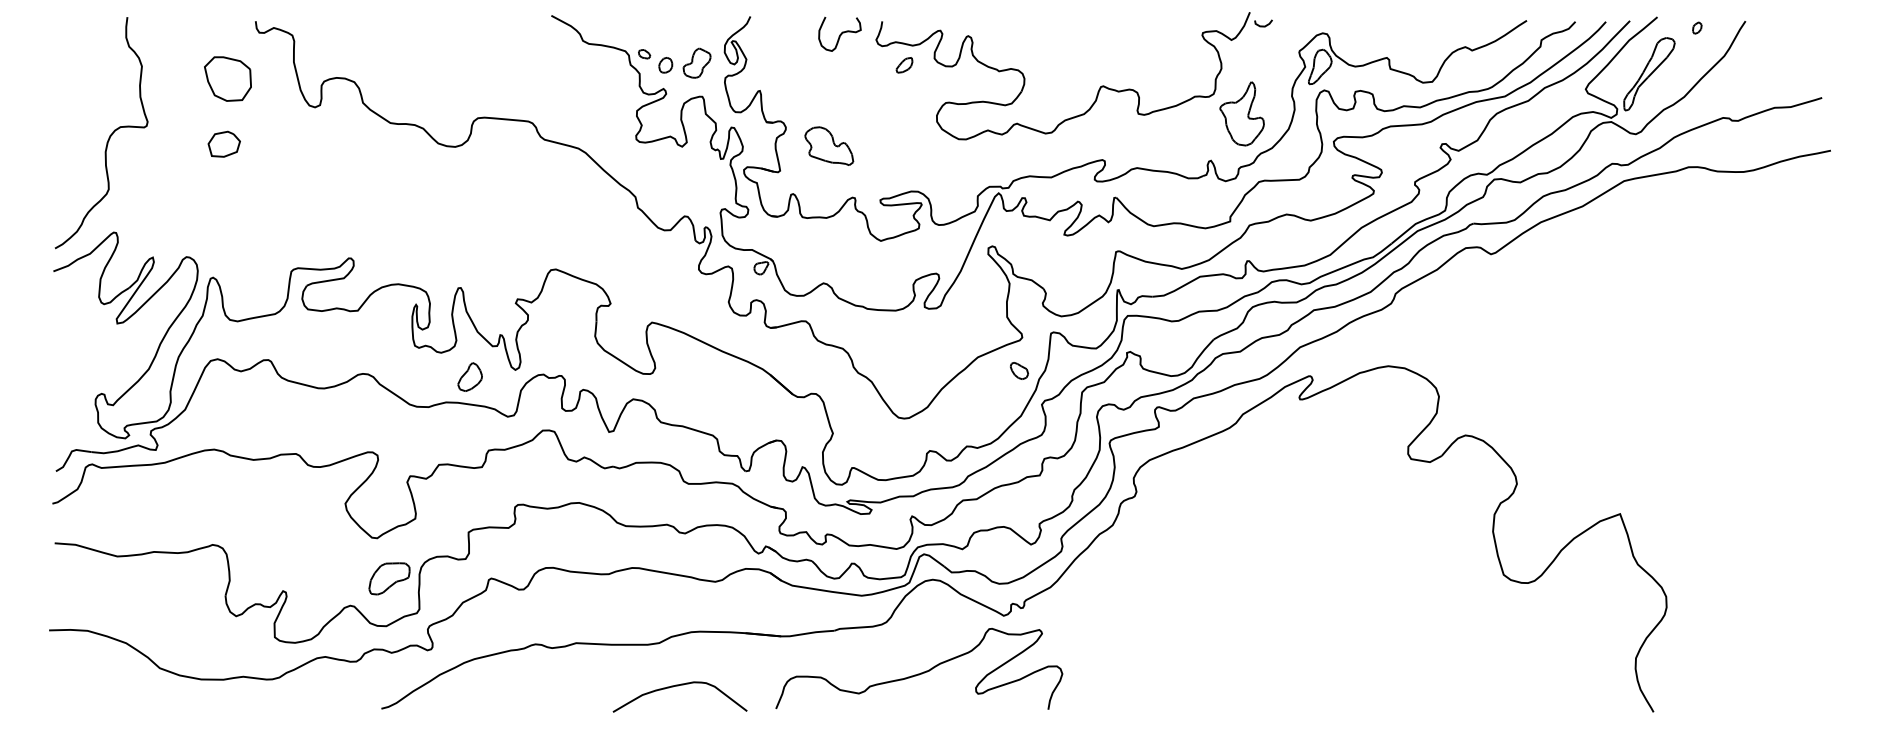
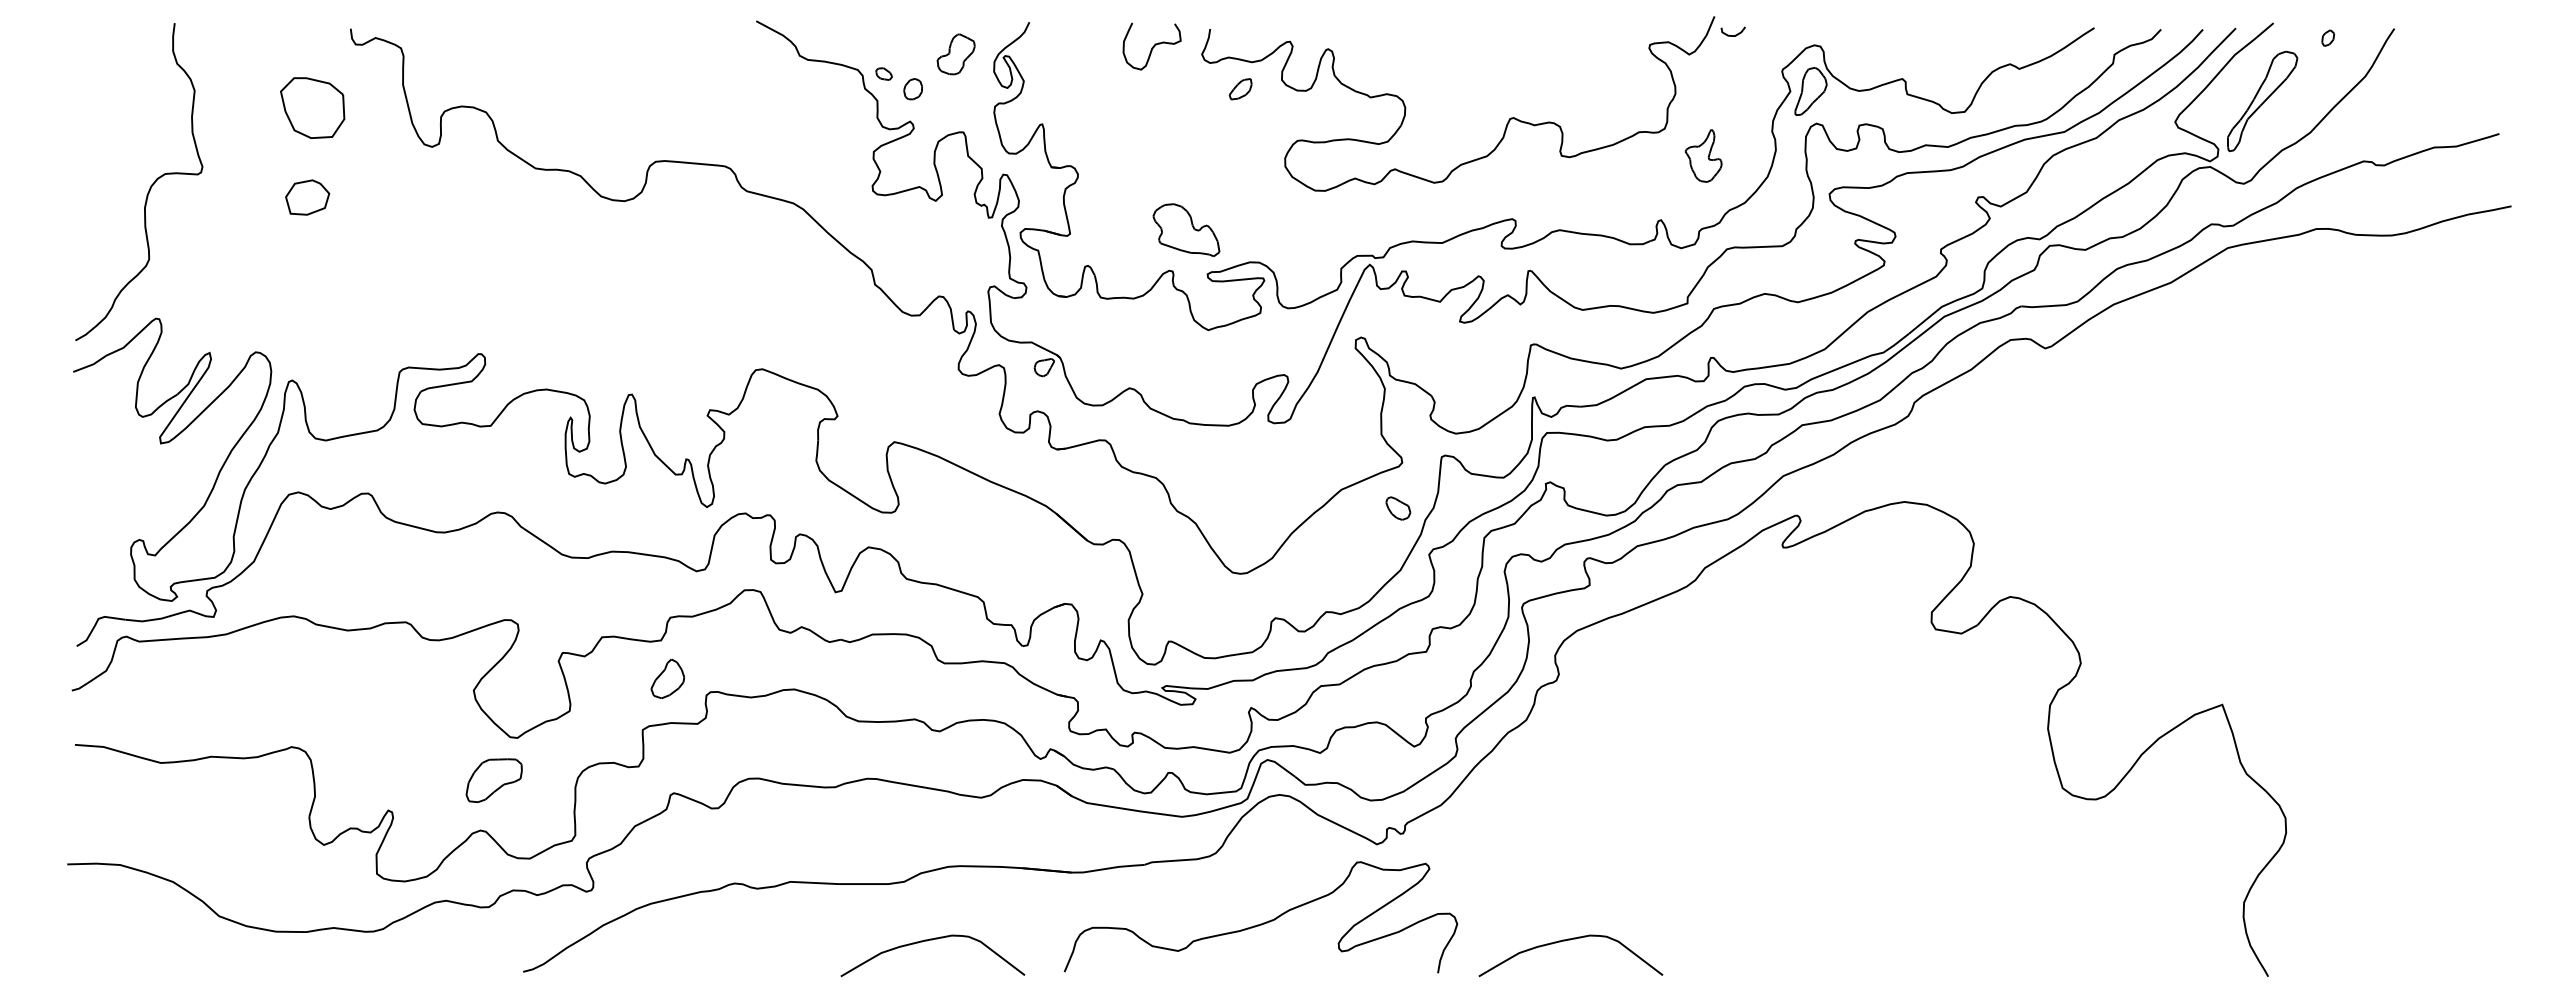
part: (696, 63) -> (955, 54), moved
part: (1241, 113) -> (1703, 155), size x0.6
part: (829, 146) -> (1186, 230), moved
part: (469, 376) -> (667, 678), moved
part: (388, 578) -> (493, 780), moved
curve: (1141, 686) -> (1565, 941), added

